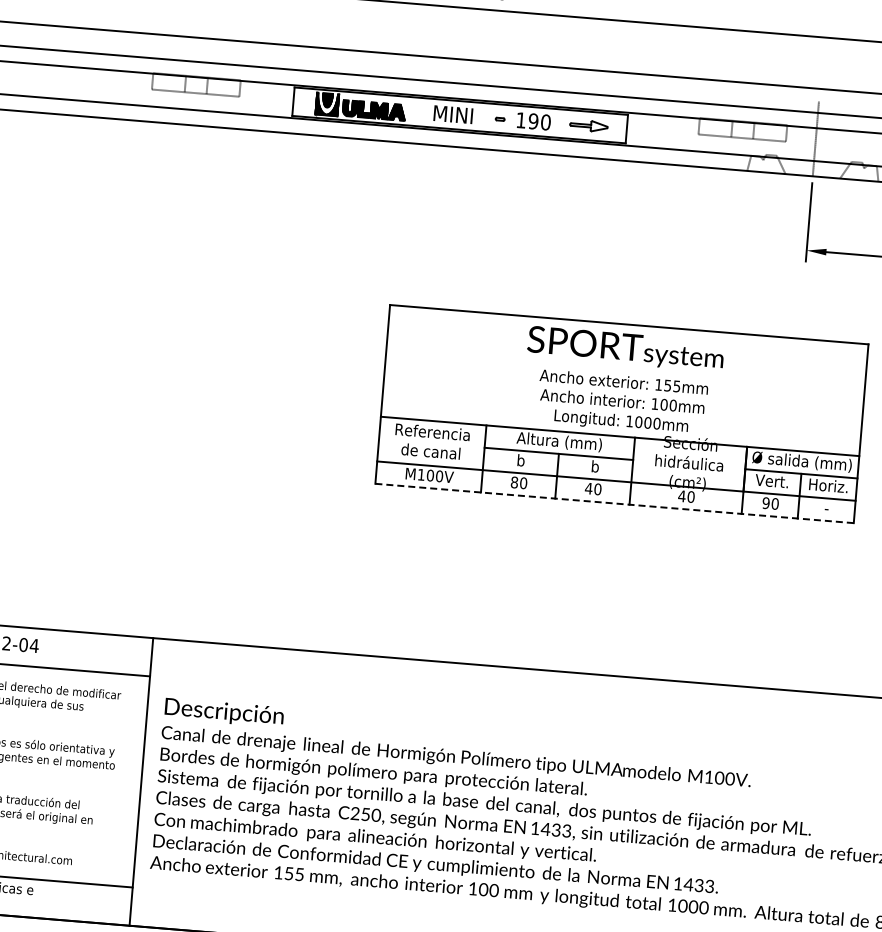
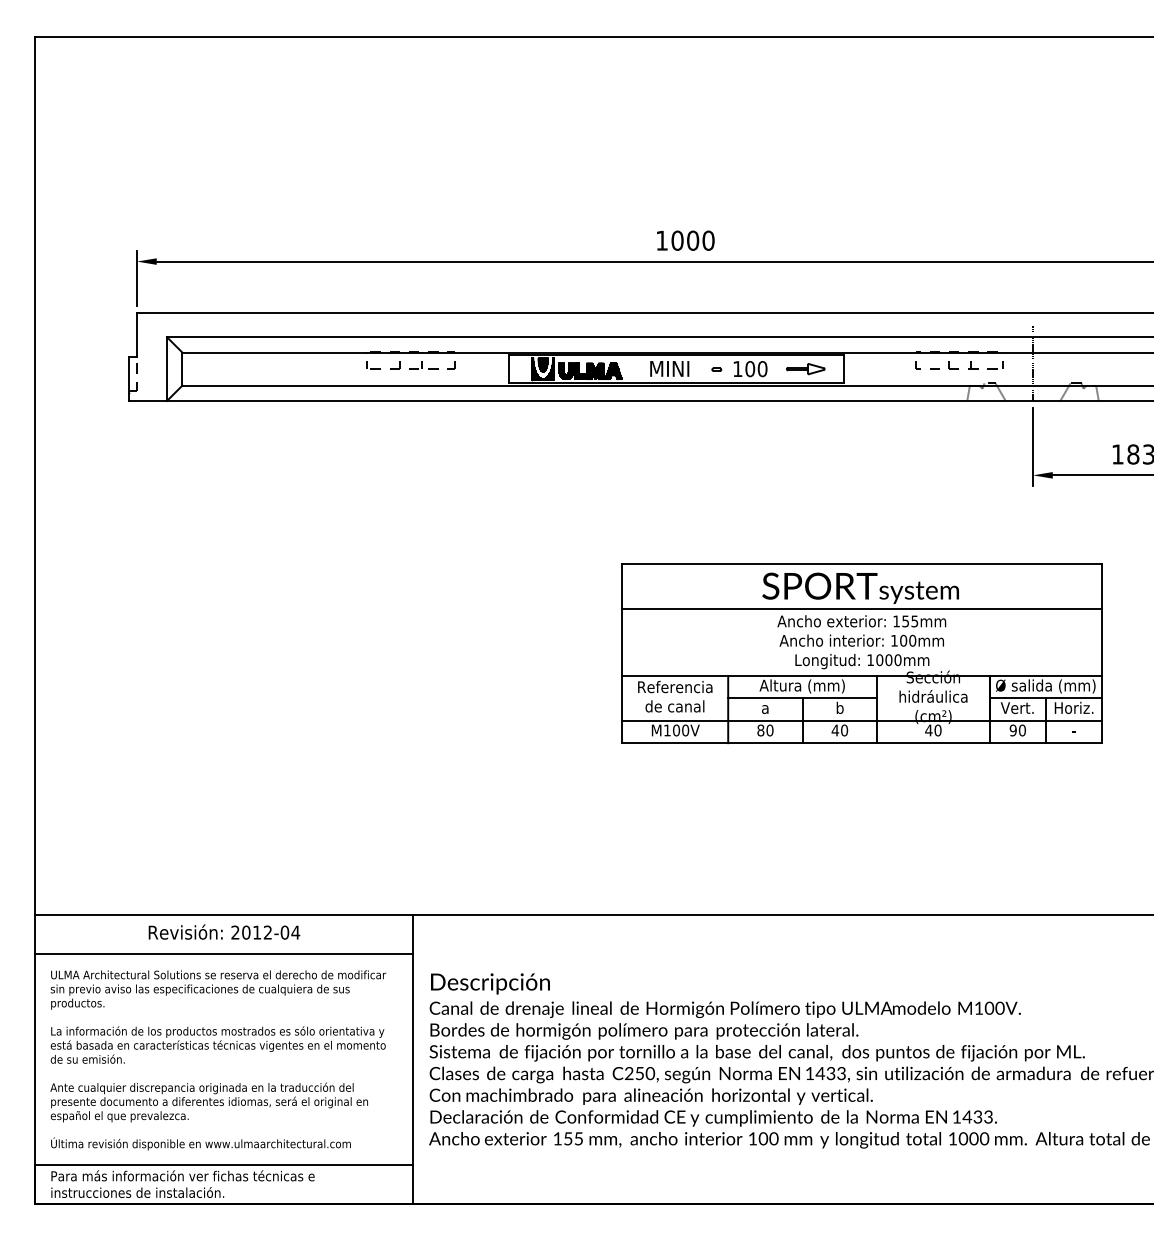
text: (532, 121) -> (749, 369), 190 -> 100
line: (625, 369) -> (862, 608), added
text: (521, 459) -> (765, 707), b -> a
line: (614, 503) -> (862, 743), dashed -> solid

